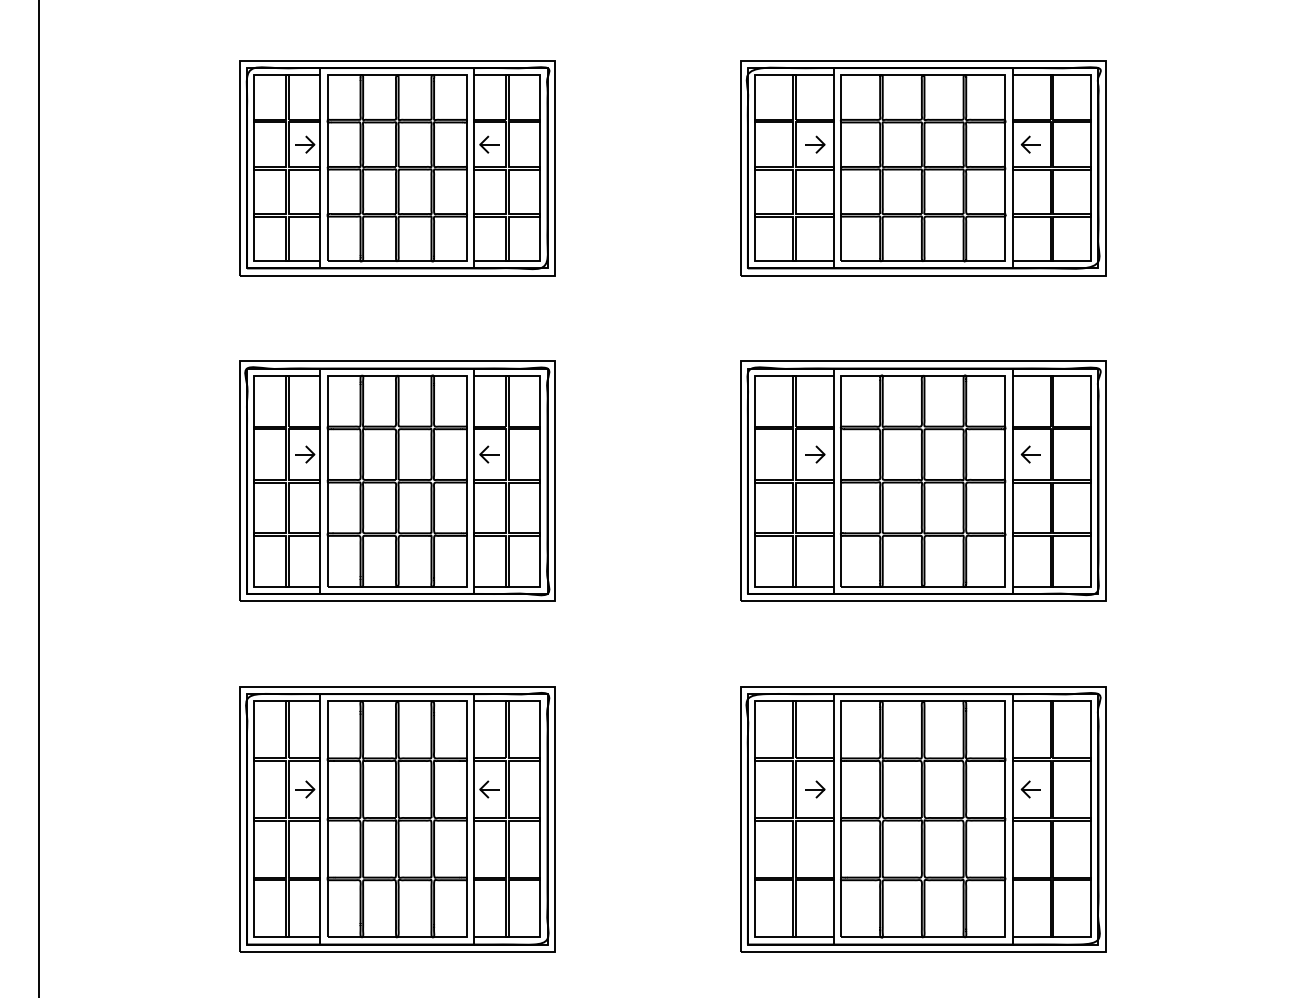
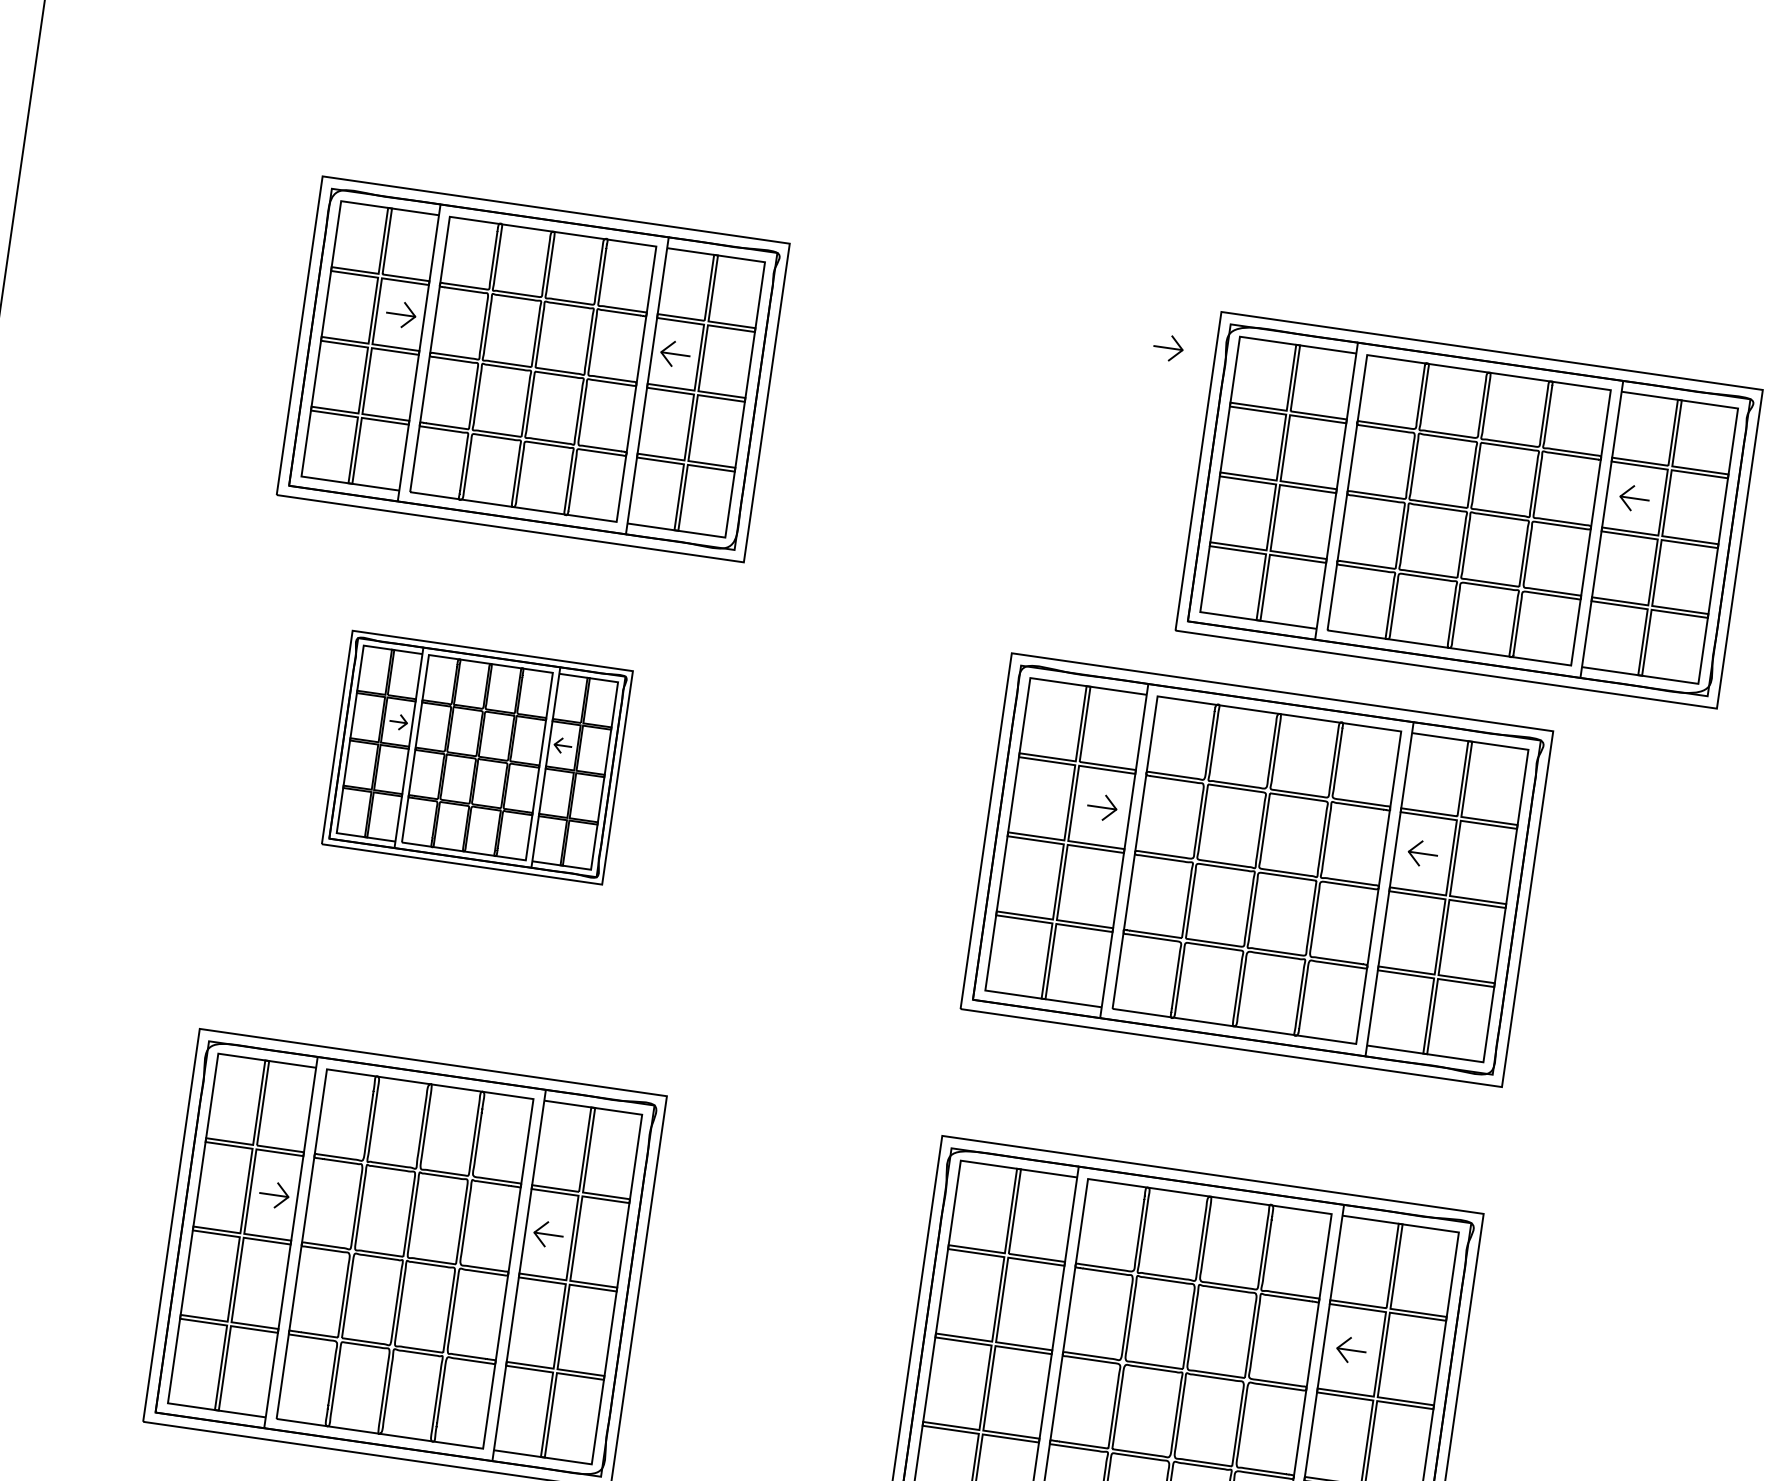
part: (397, 168) -> (533, 369), moved
part: (923, 168) -> (1469, 510), moved
part: (397, 480) -> (477, 756), size x0.6
part: (815, 789) -> (1031, 1304), removed

